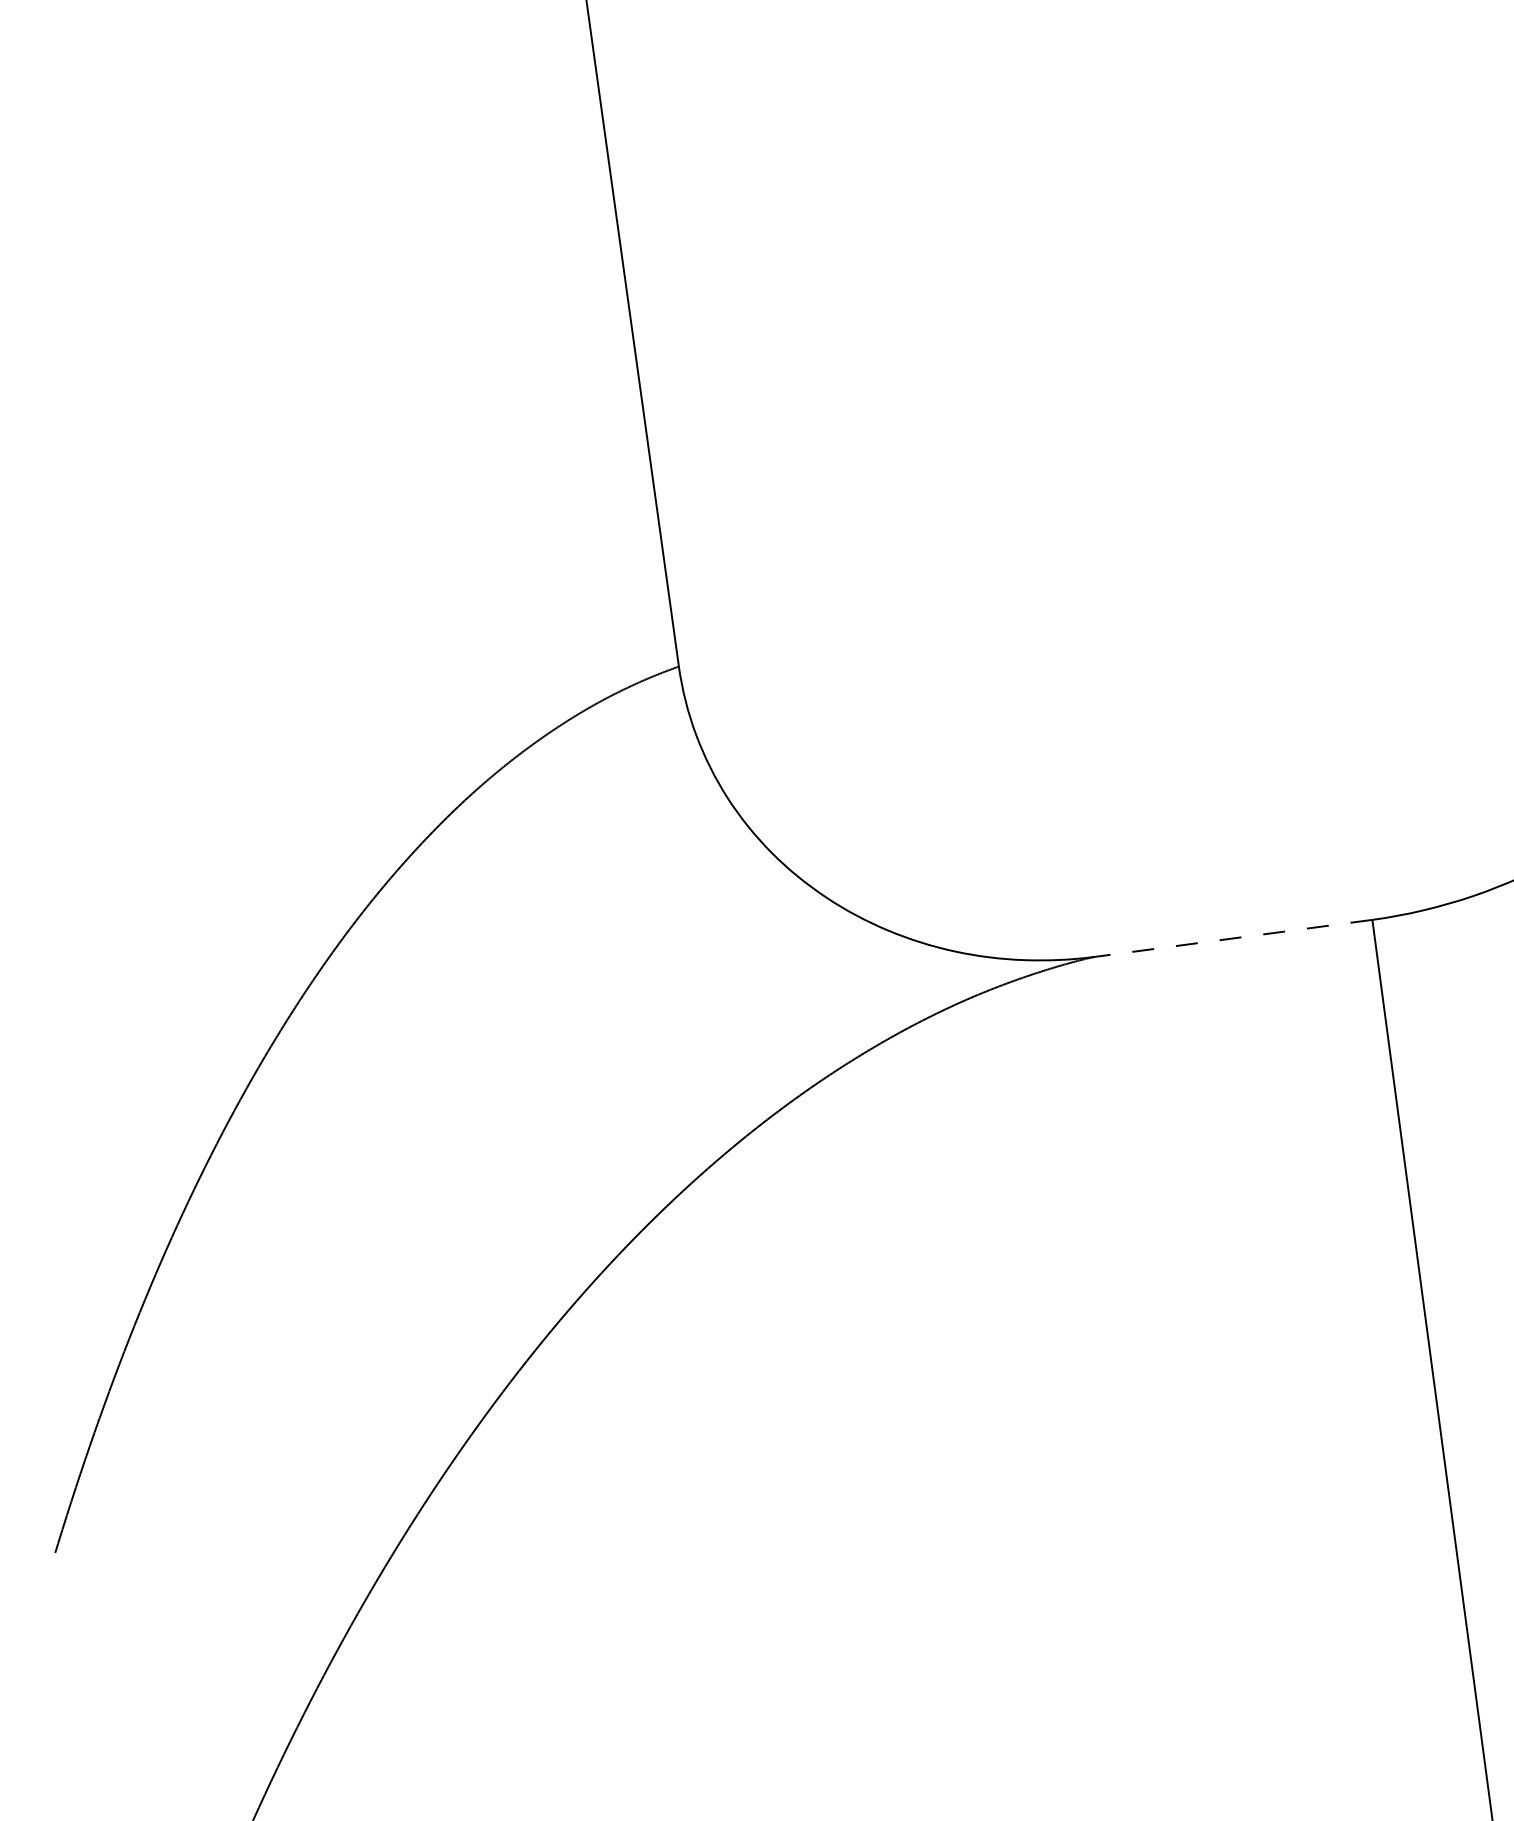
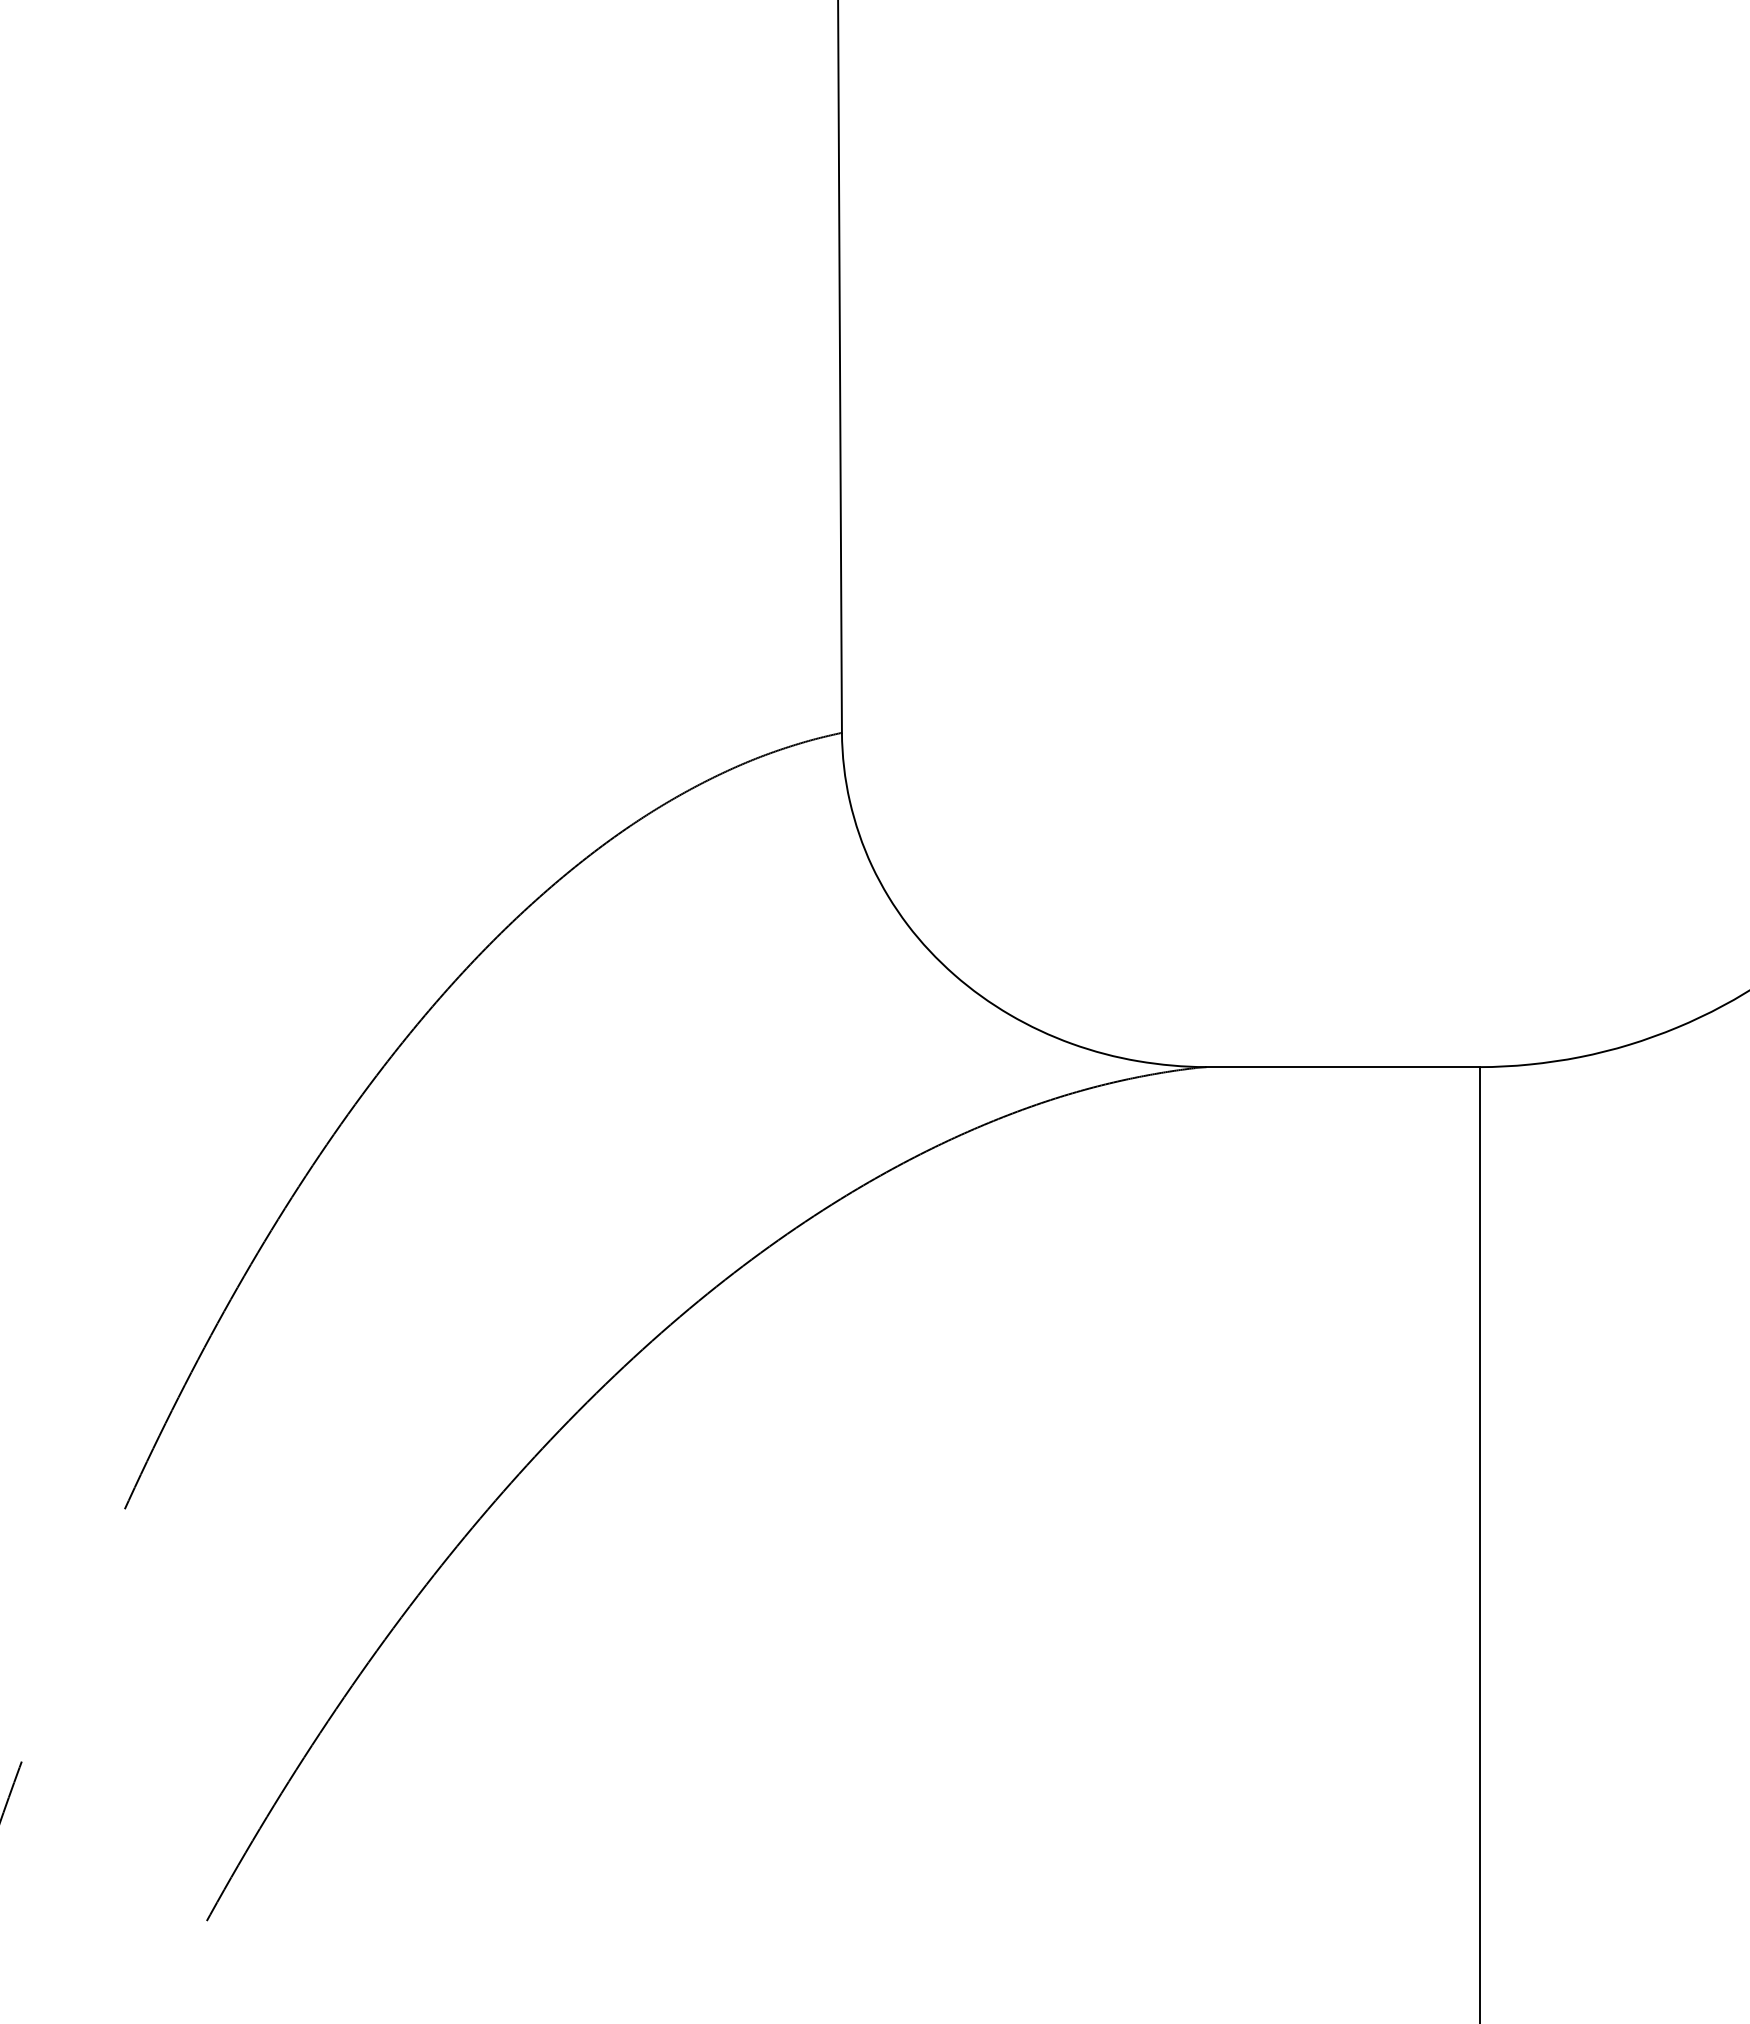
line: (1234, 938) -> (1343, 1067), dashed -> solid

